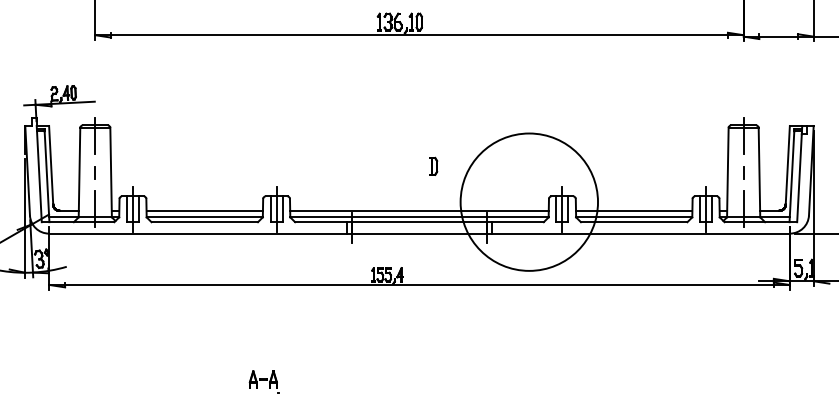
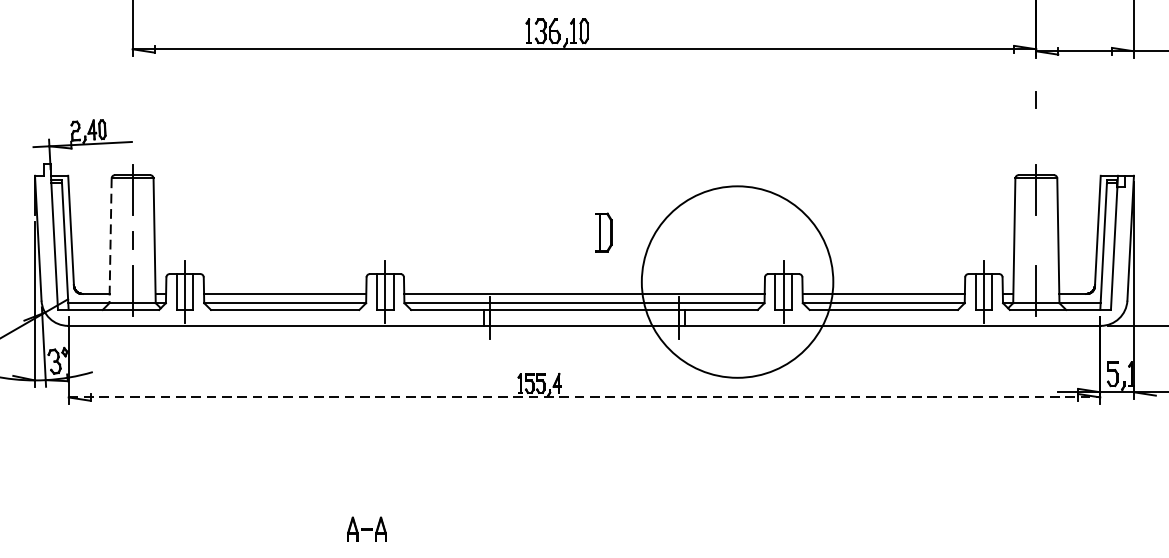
part: (433, 165) -> (604, 230), size x1.6
line: (79, 172) -> (110, 240), solid -> dashed
line: (743, 172) -> (1036, 99), moved
line: (419, 284) -> (584, 396), solid -> dashed

